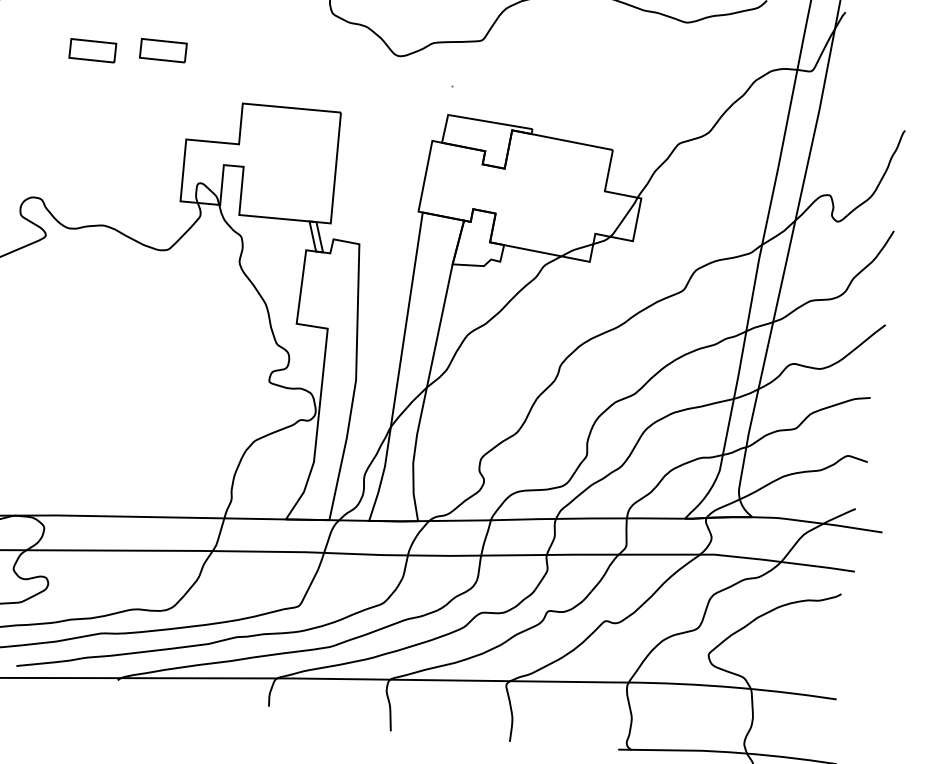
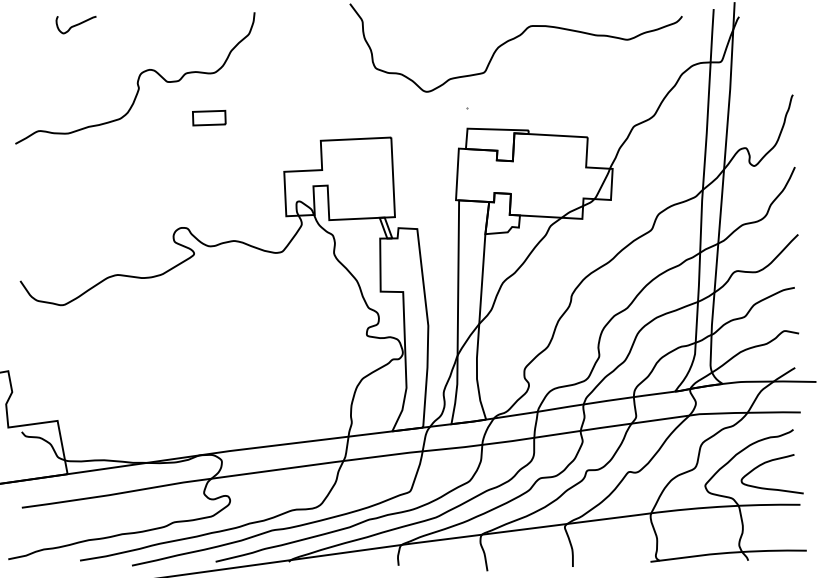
part: (163, 49) -> (259, 110), removed
curve: (797, 635) -> (766, 463), added

